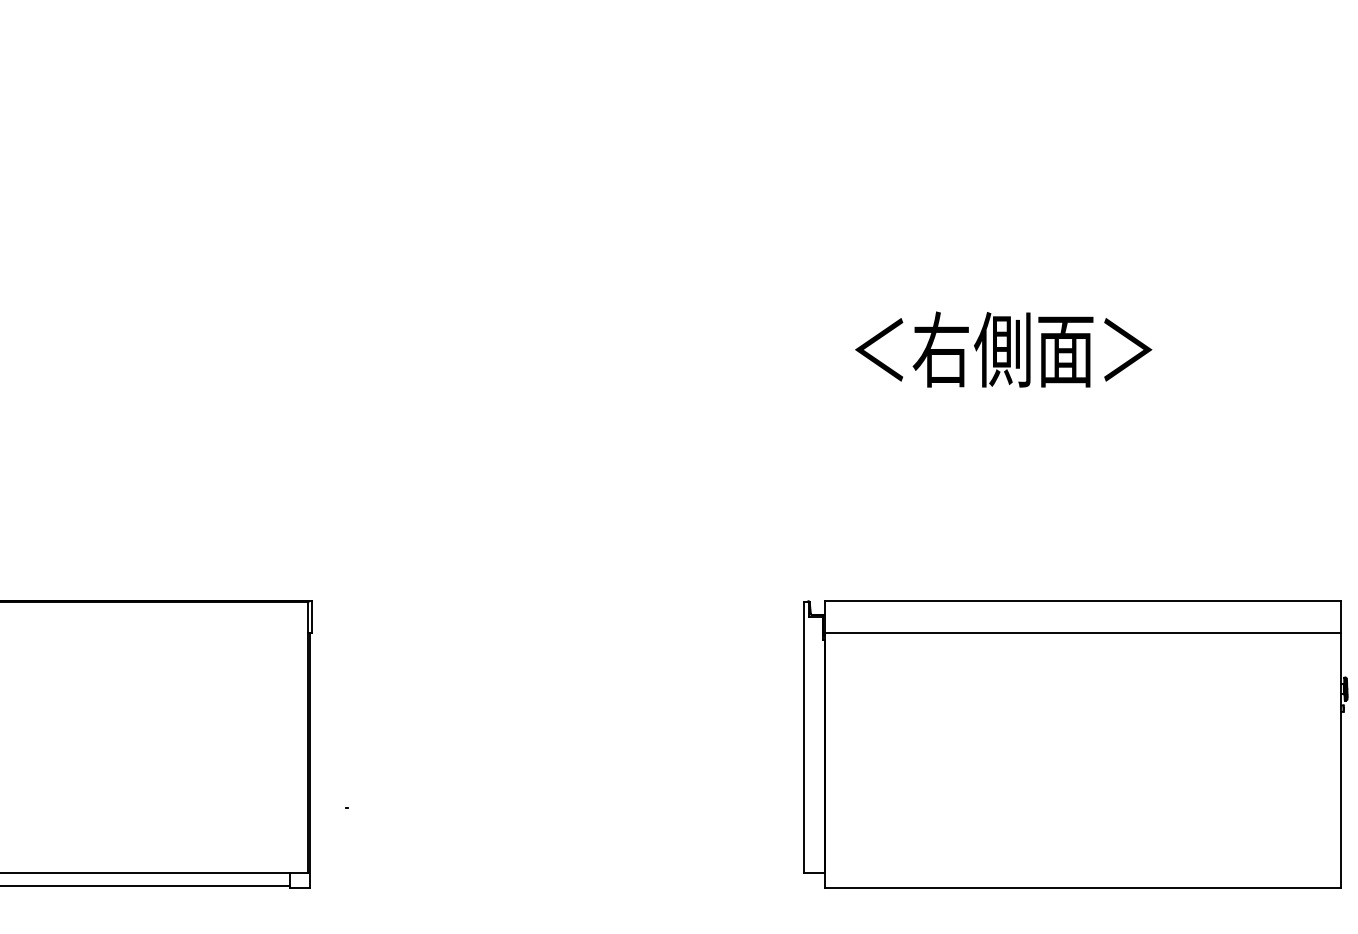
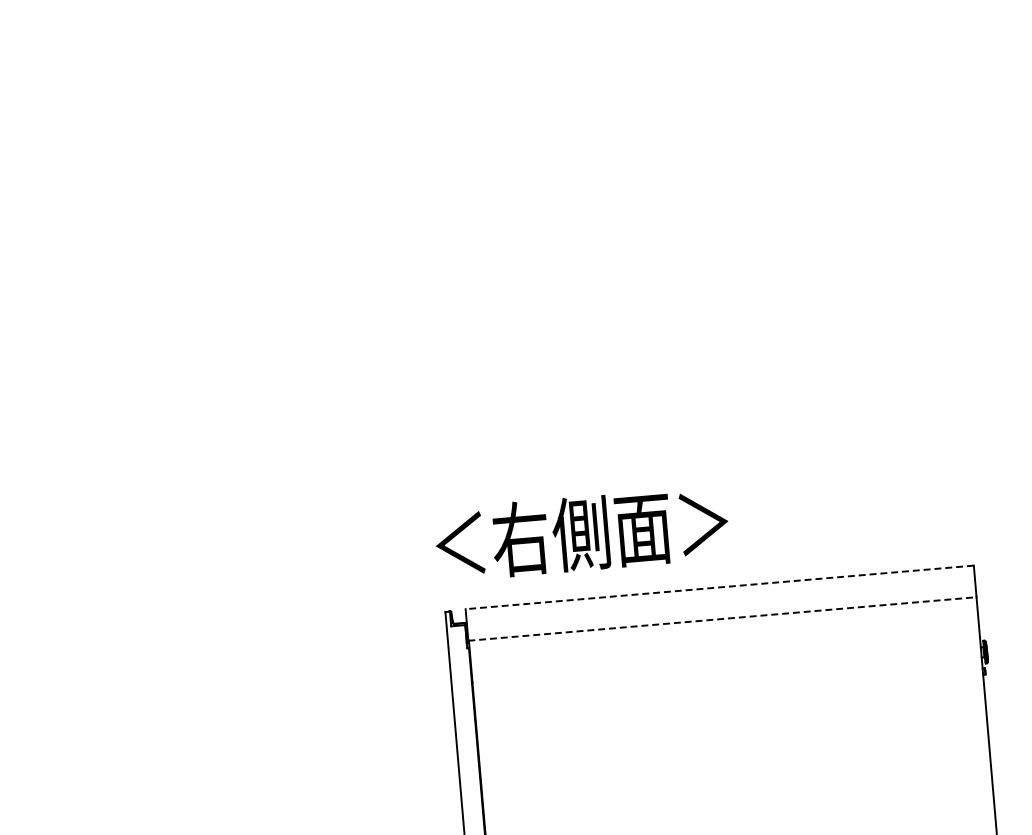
text: (1003, 349) -> (581, 533), moved
line: (1082, 600) -> (719, 587), solid -> dashed
line: (1083, 632) -> (722, 618), solid -> dashed

